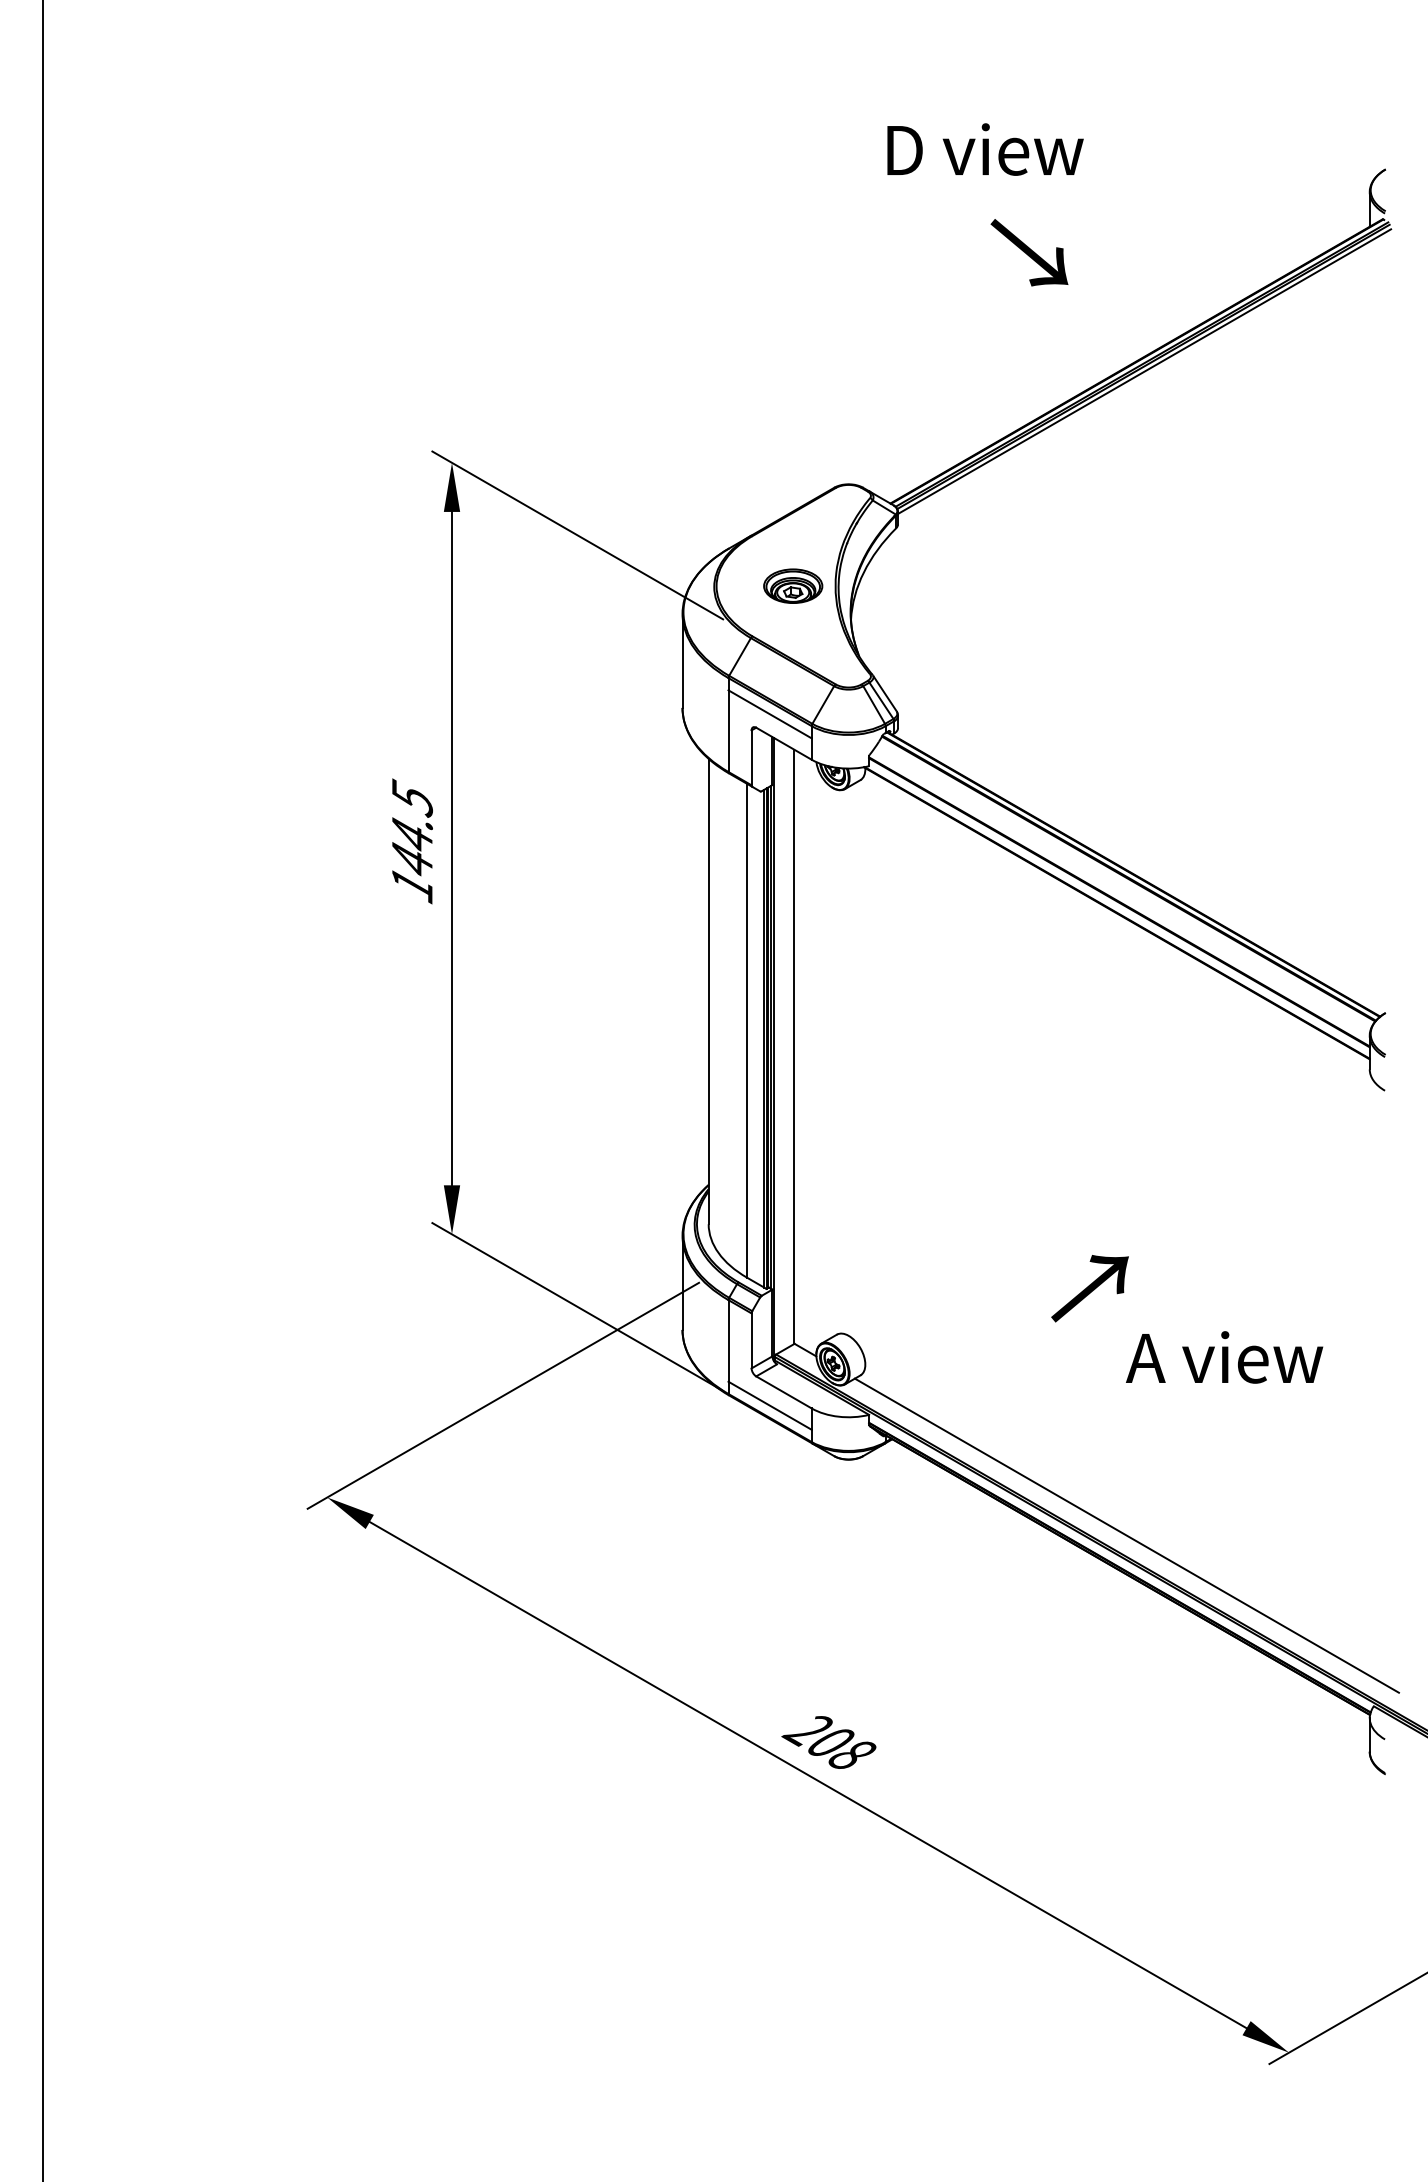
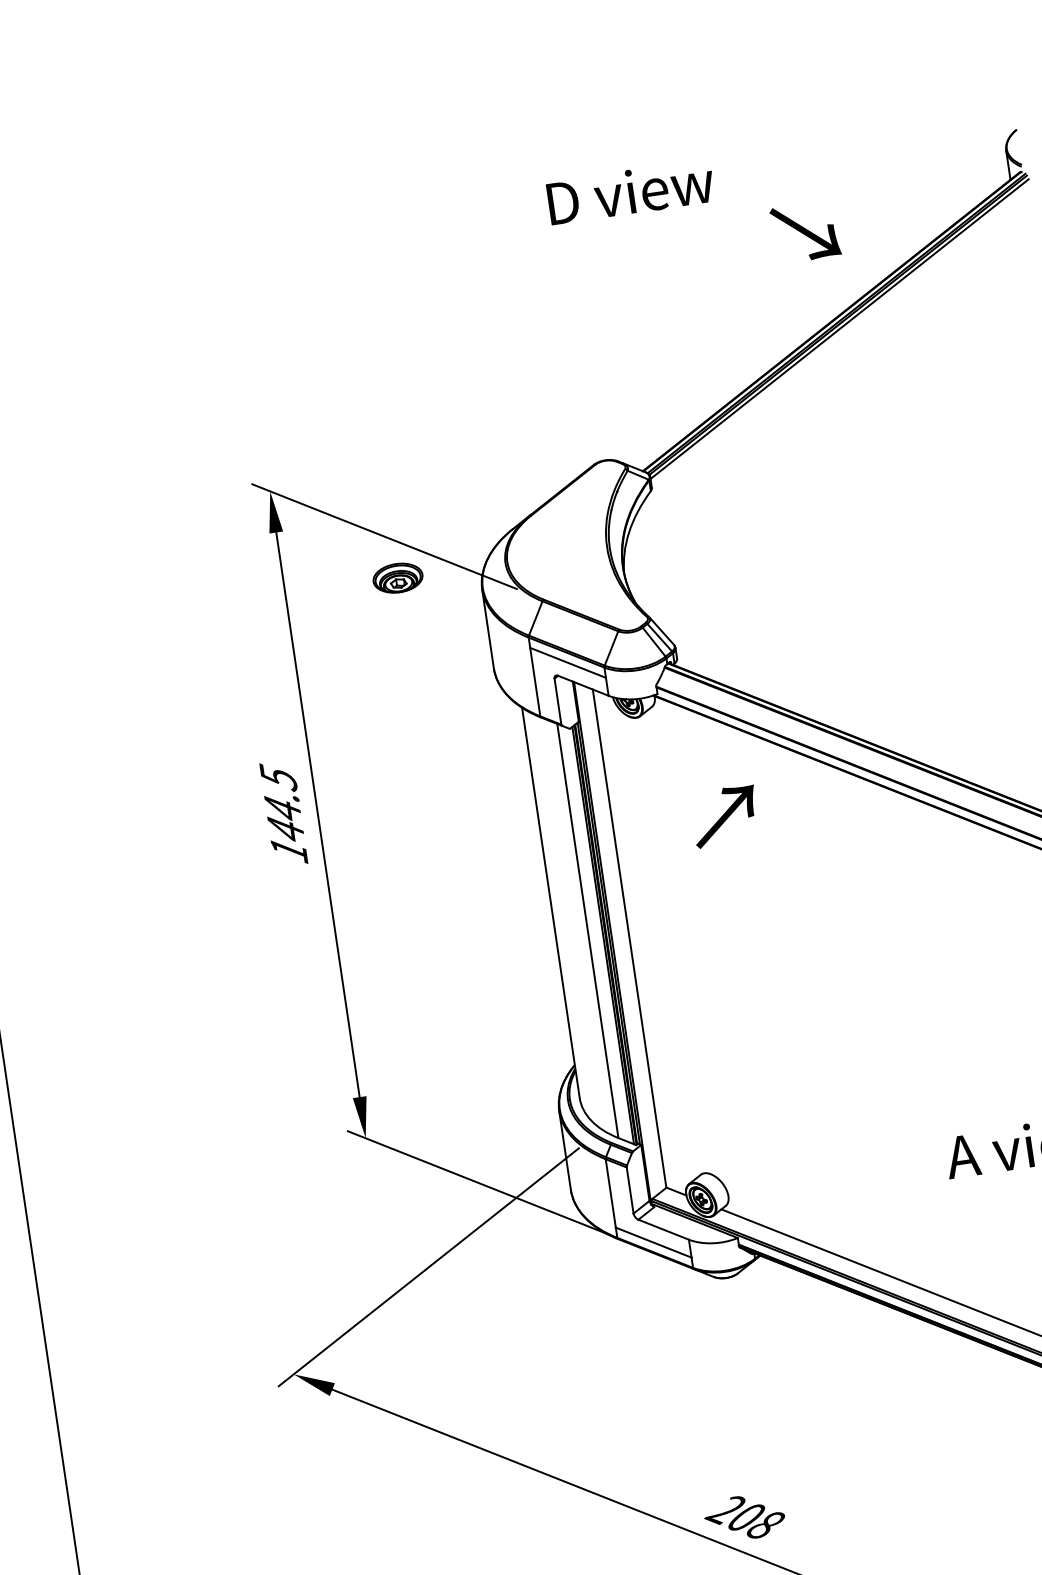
text: (985, 149) -> (630, 191), moved
text: (1029, 252) -> (805, 232), moved
part: (793, 585) -> (398, 577), moved
text: (1089, 1288) -> (724, 816), moved

